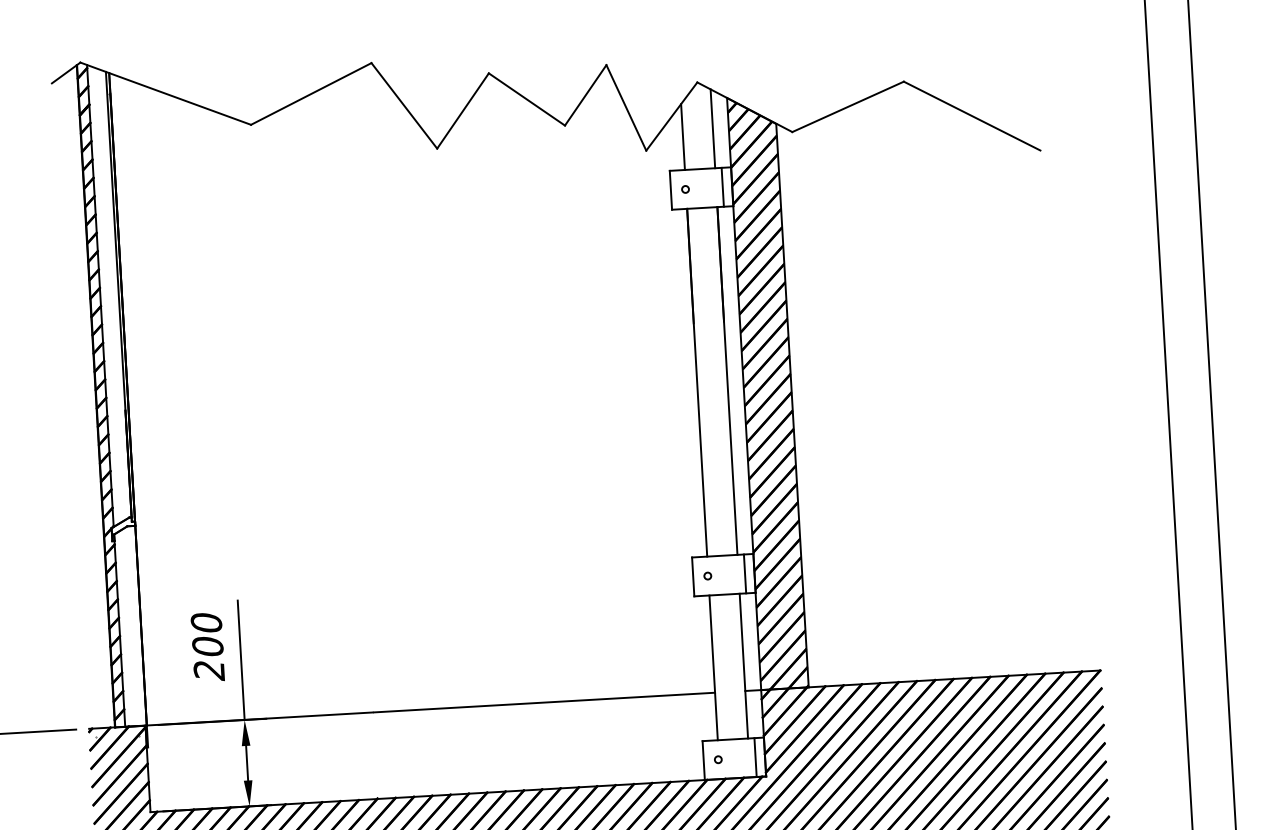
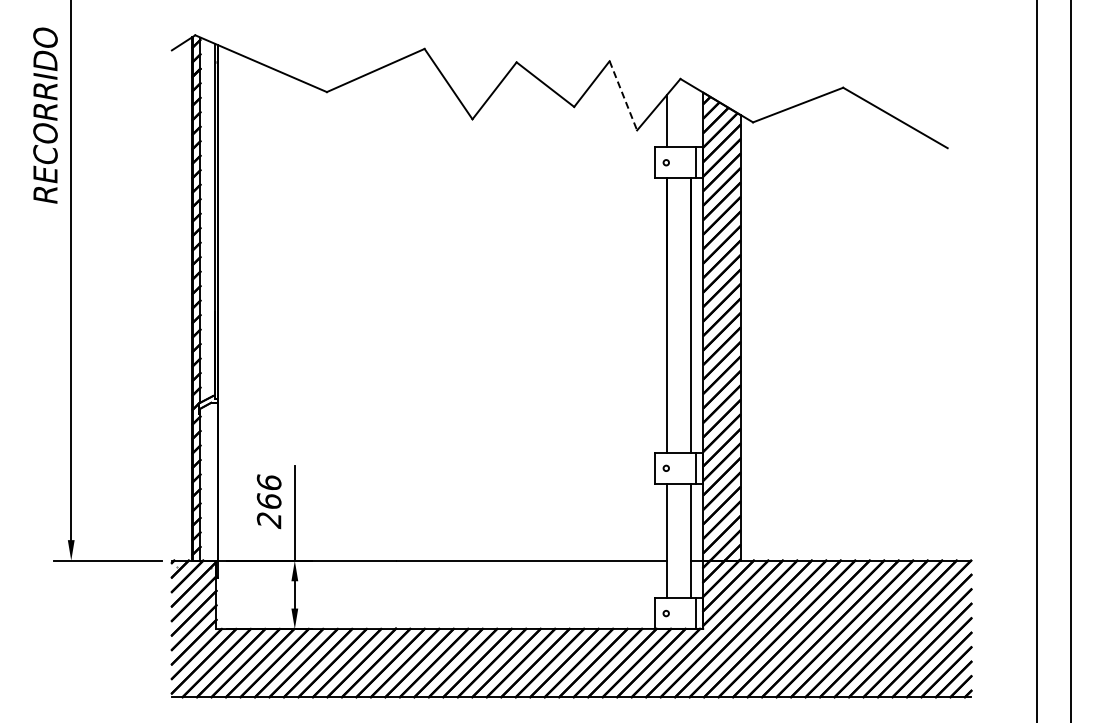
line: (626, 108) -> (623, 96), solid -> dashed
line: (712, 129) -> (690, 116), removed
text: (206, 634) -> (268, 491), 200 -> 266

